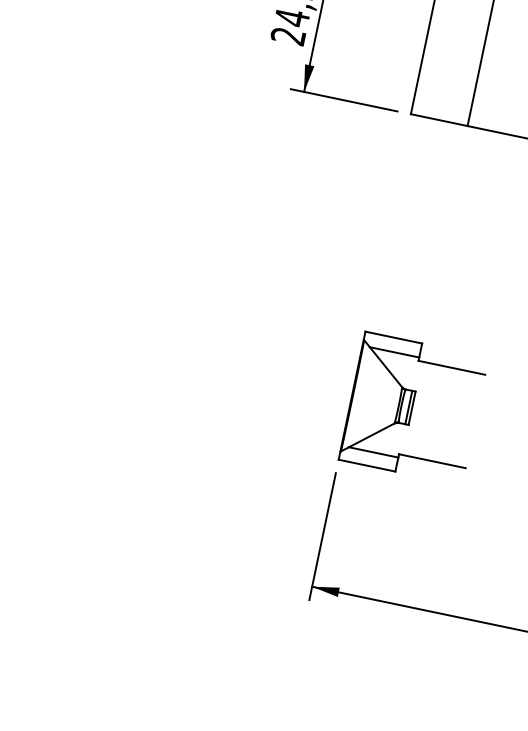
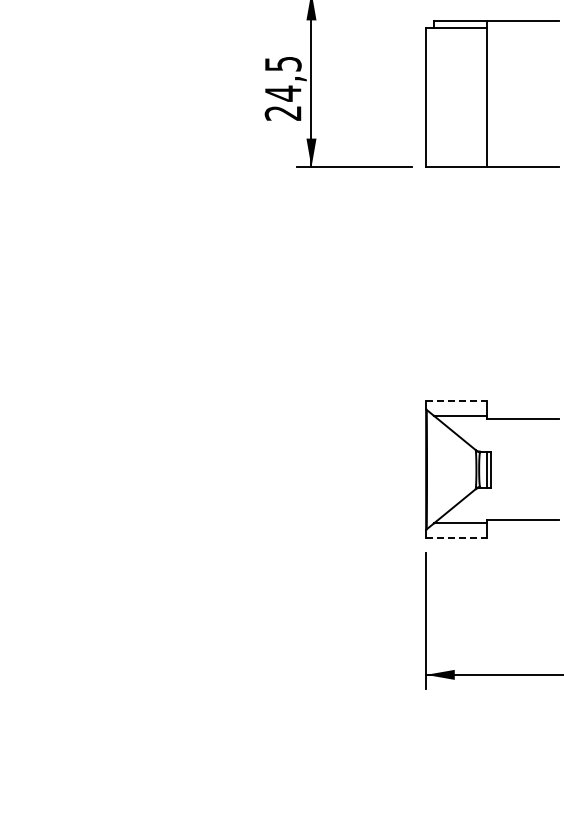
line: (394, 337) -> (457, 400), solid -> dashed
line: (367, 465) -> (457, 538), solid -> dashed

